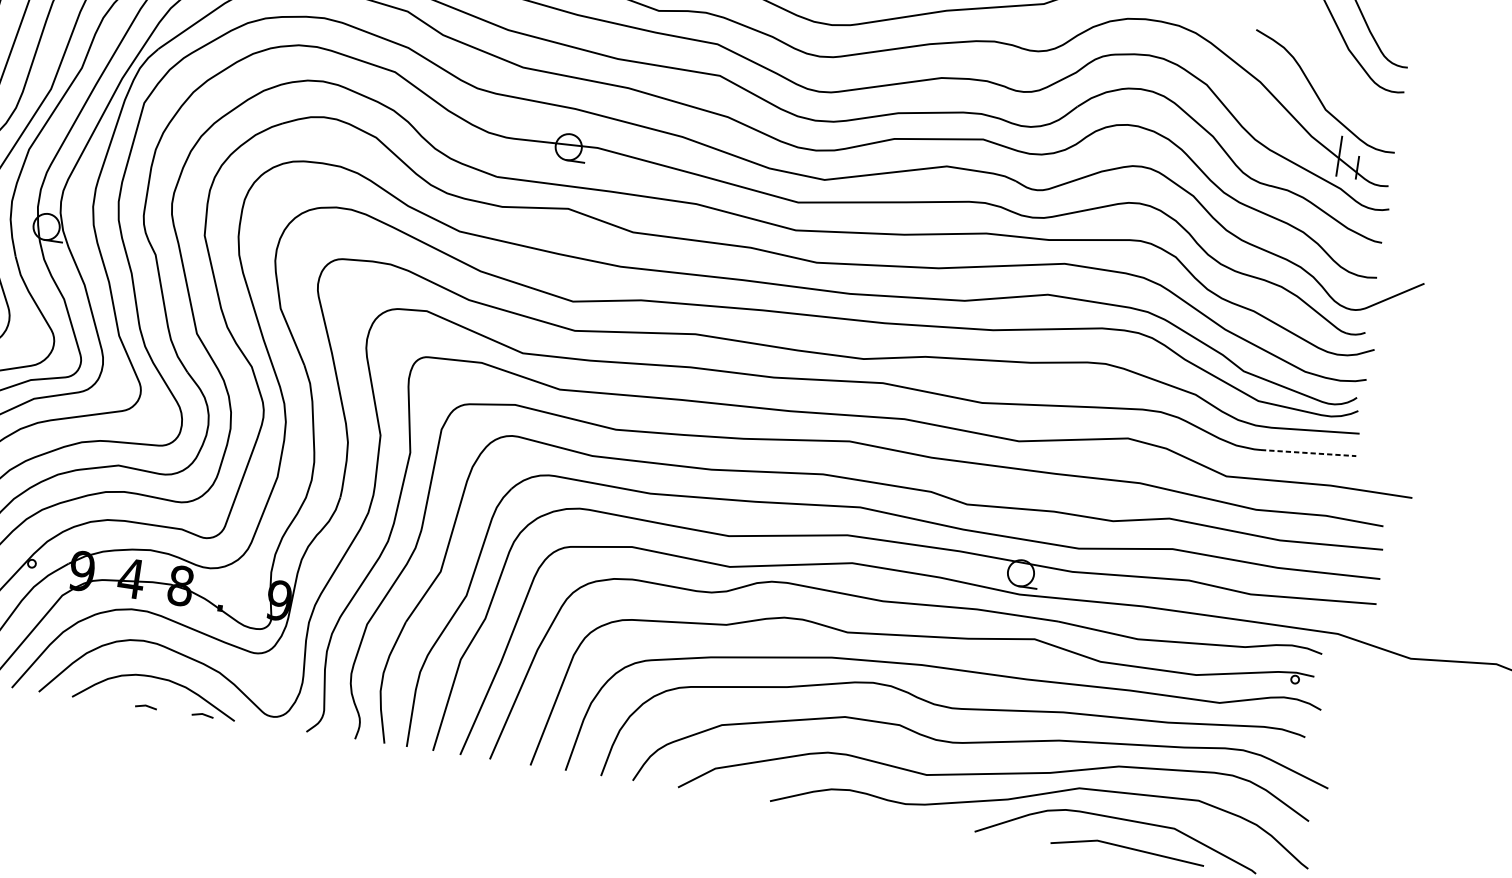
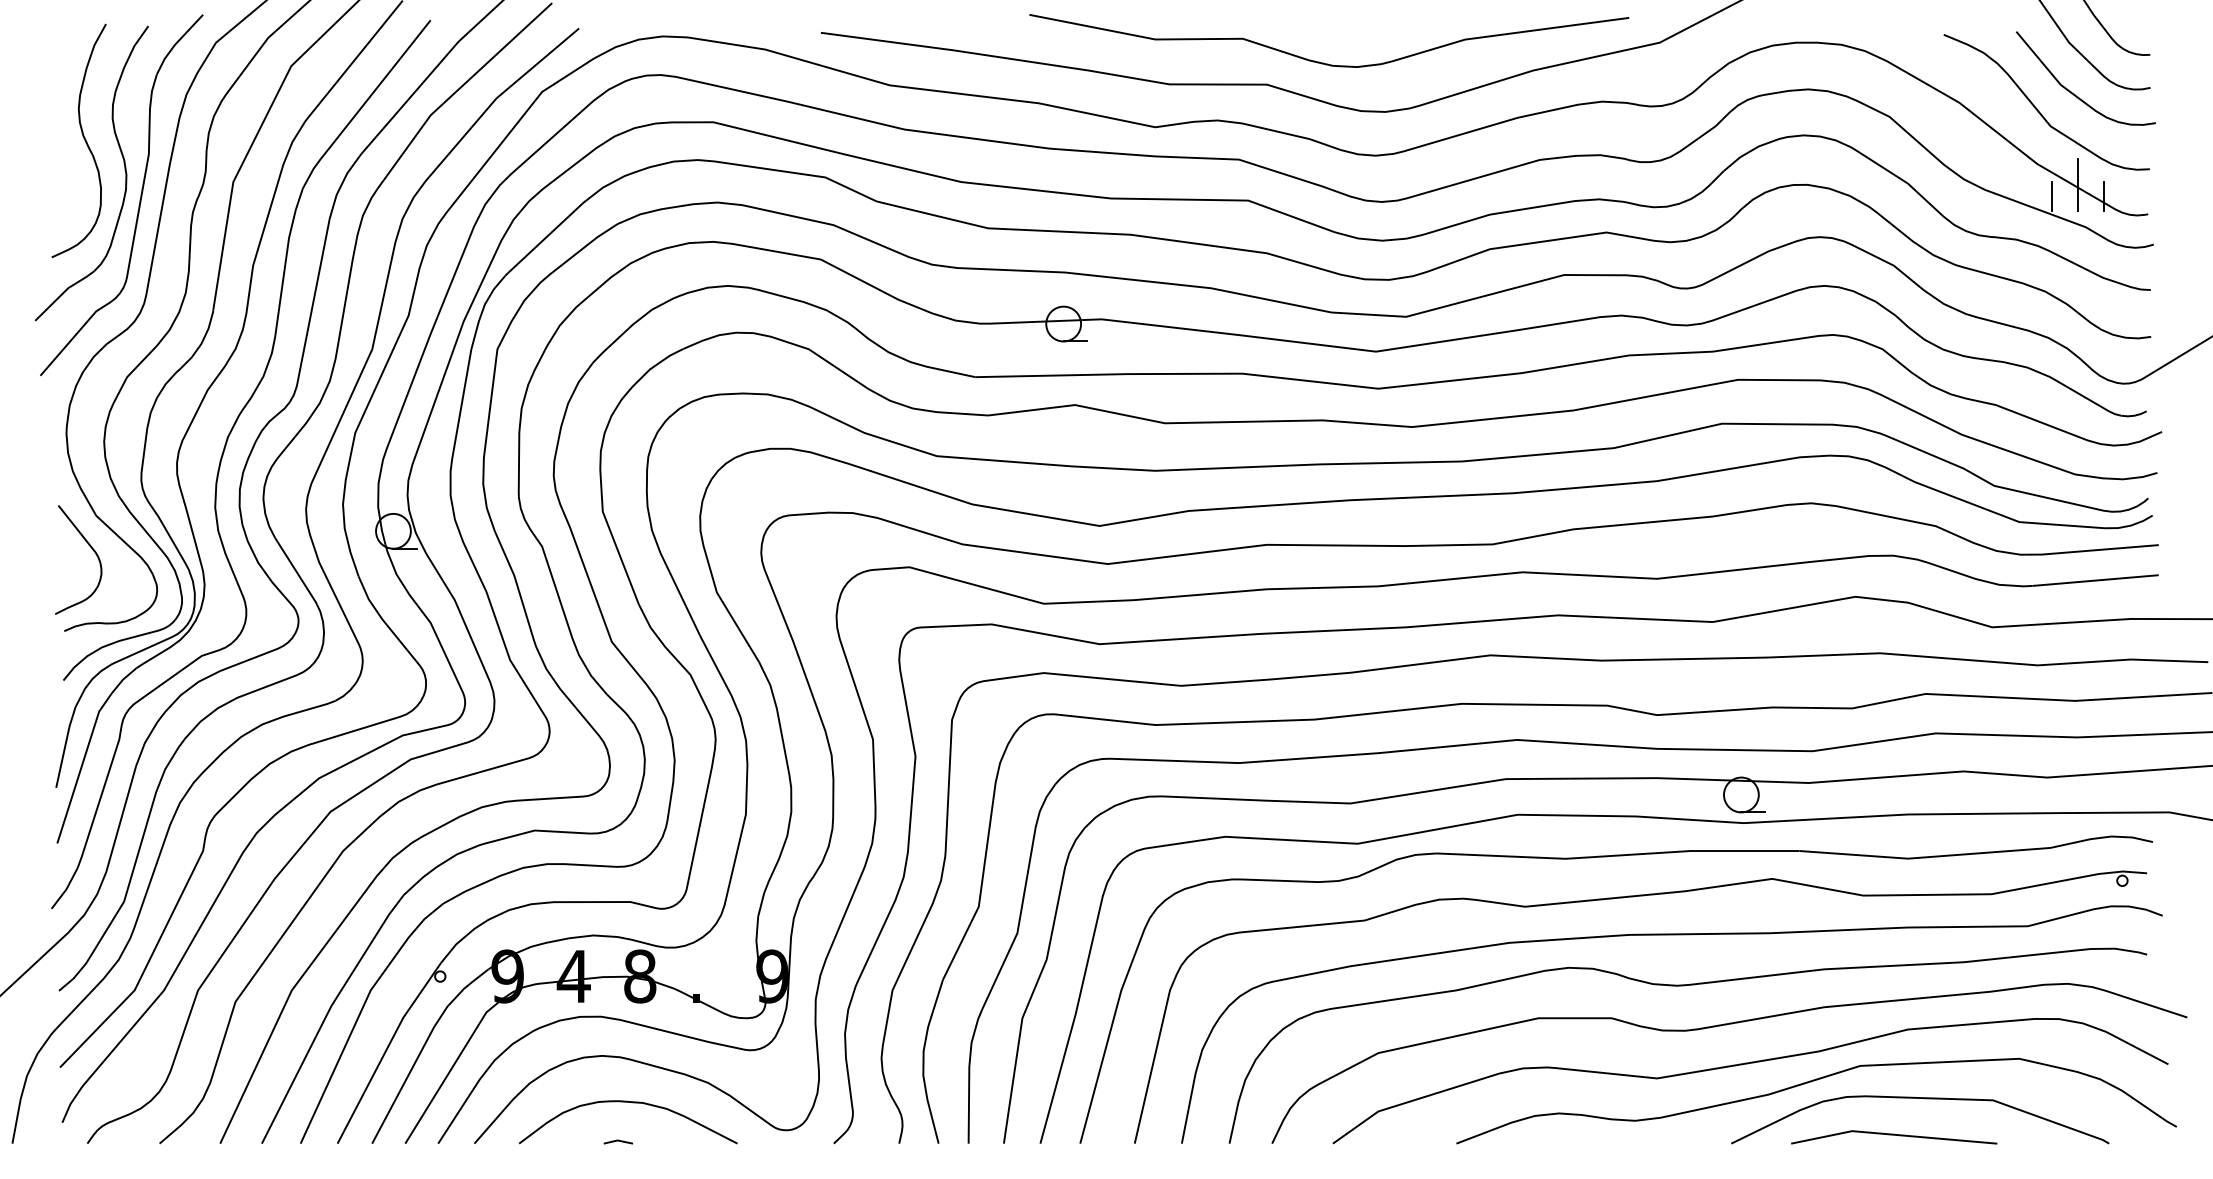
curve: (1347, 88) -> (2074, 93), added
line: (1318, 161) -> (2051, 195), added
line: (1309, 453) -> (2096, 580), dashed -> solid
line: (202, 714) -> (693, 1141), removed
line: (1128, 848) -> (1894, 1135), moved

